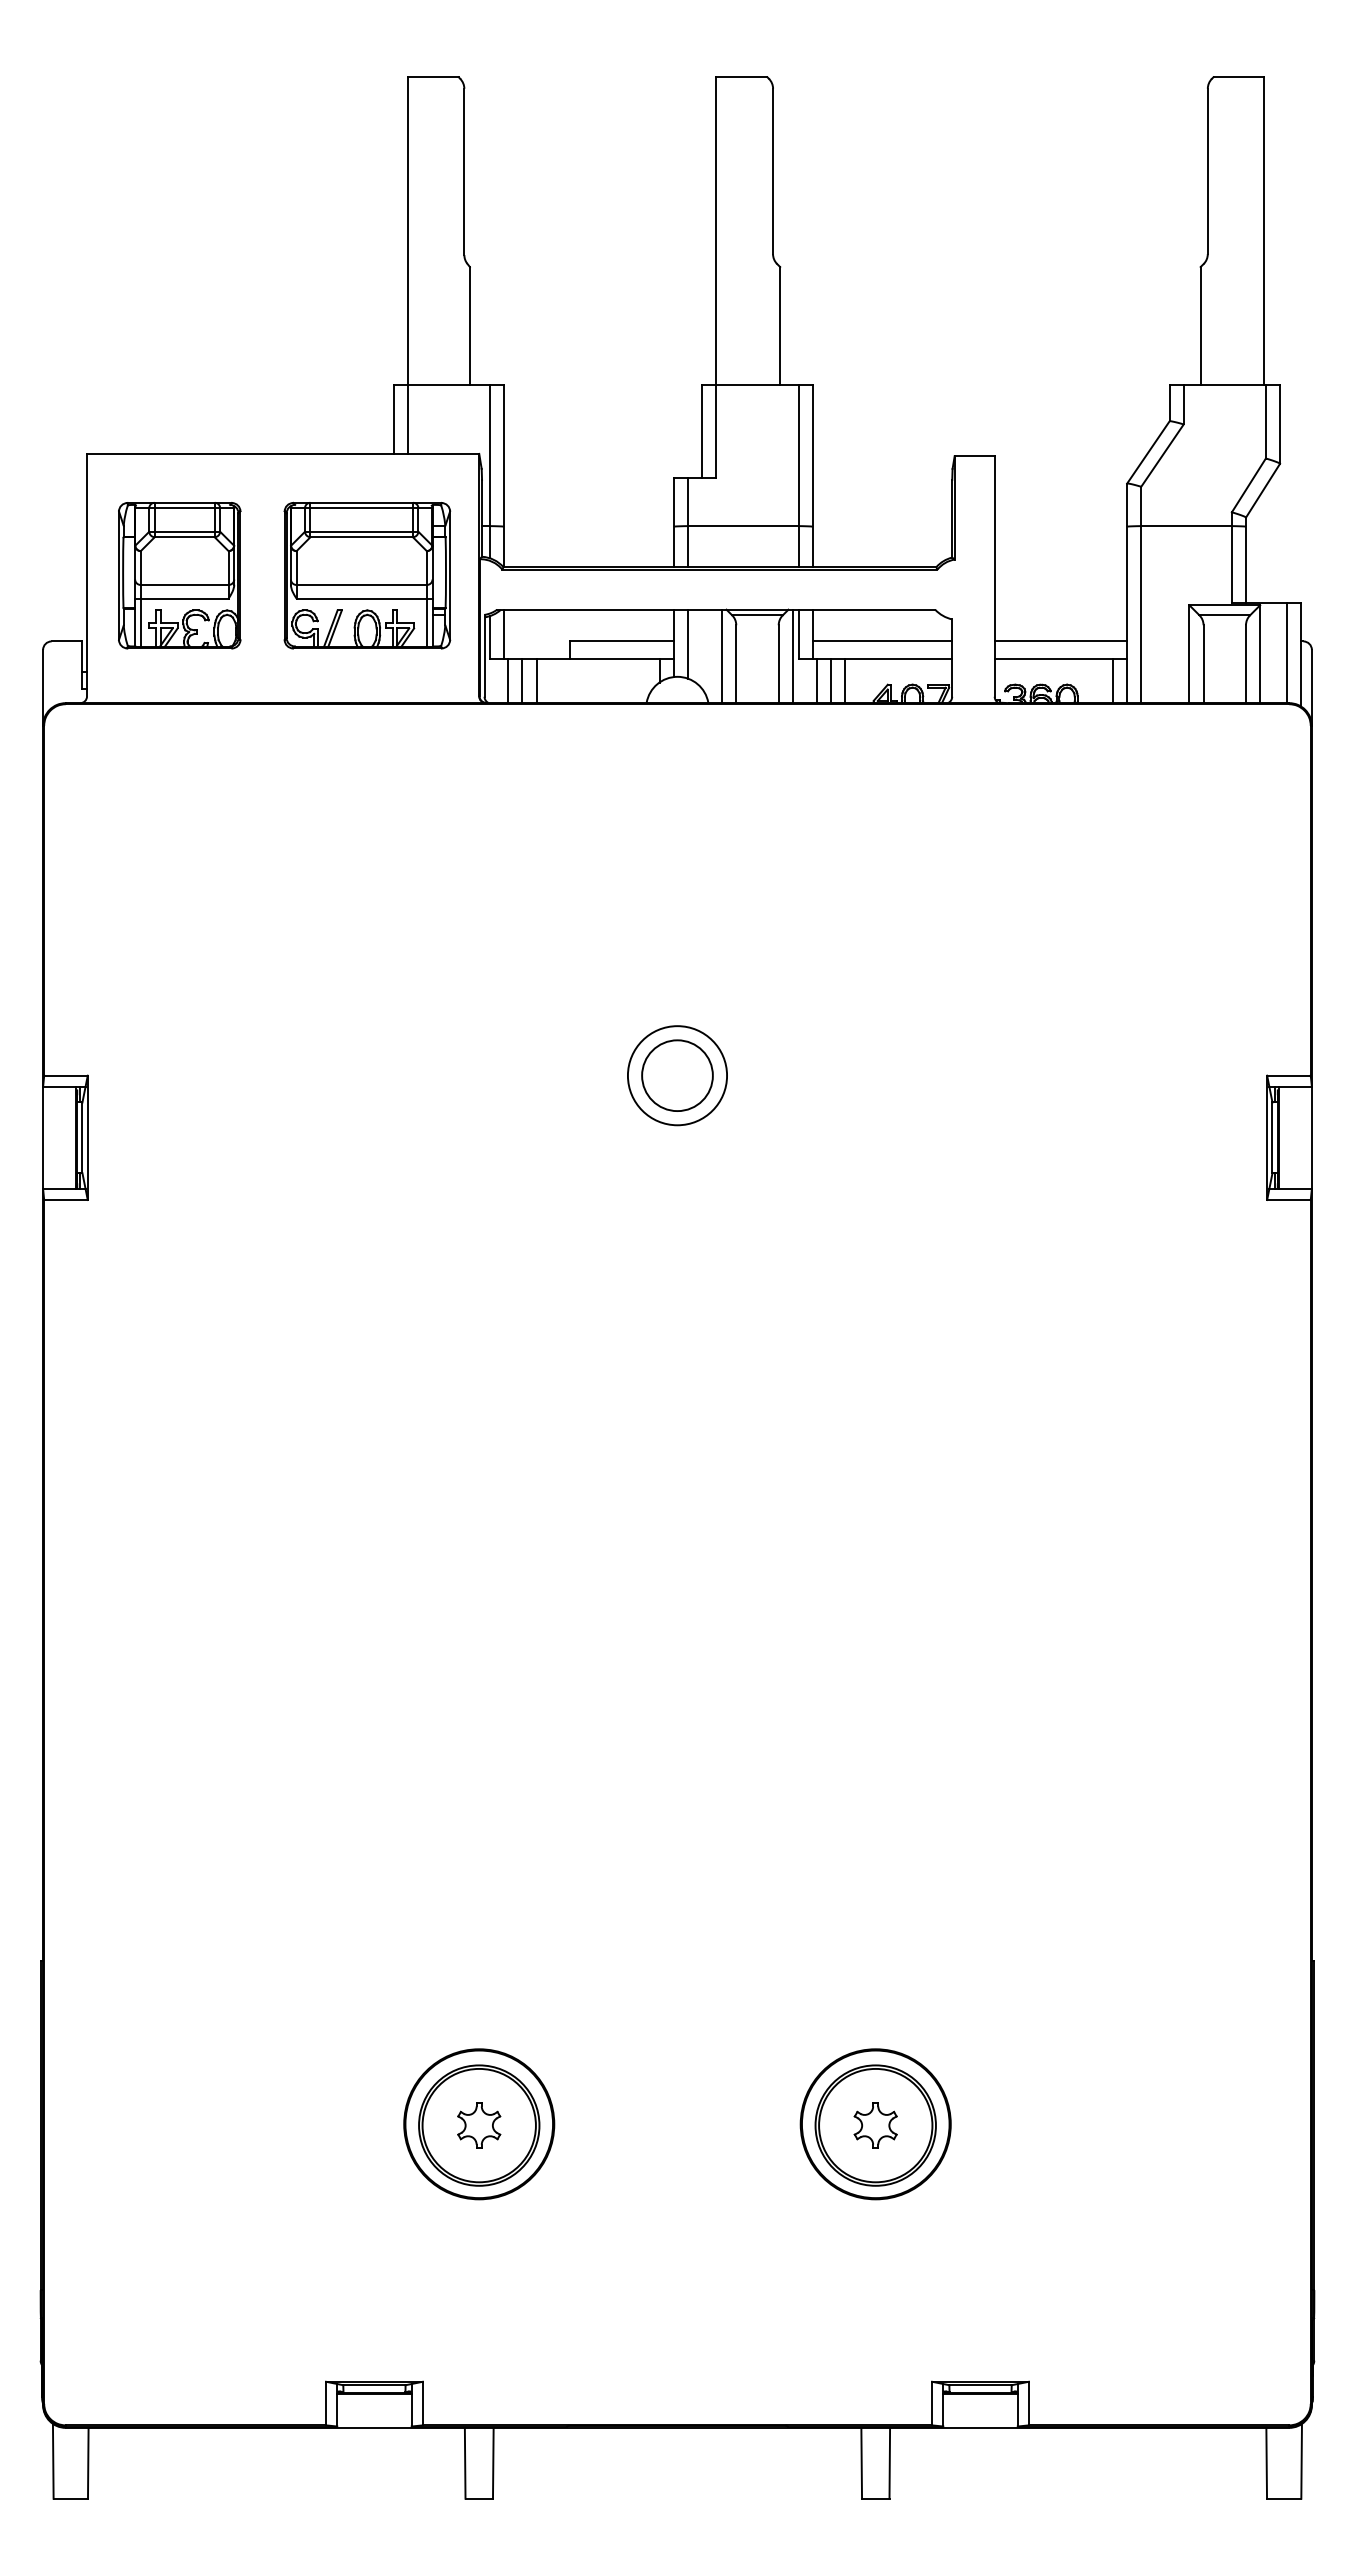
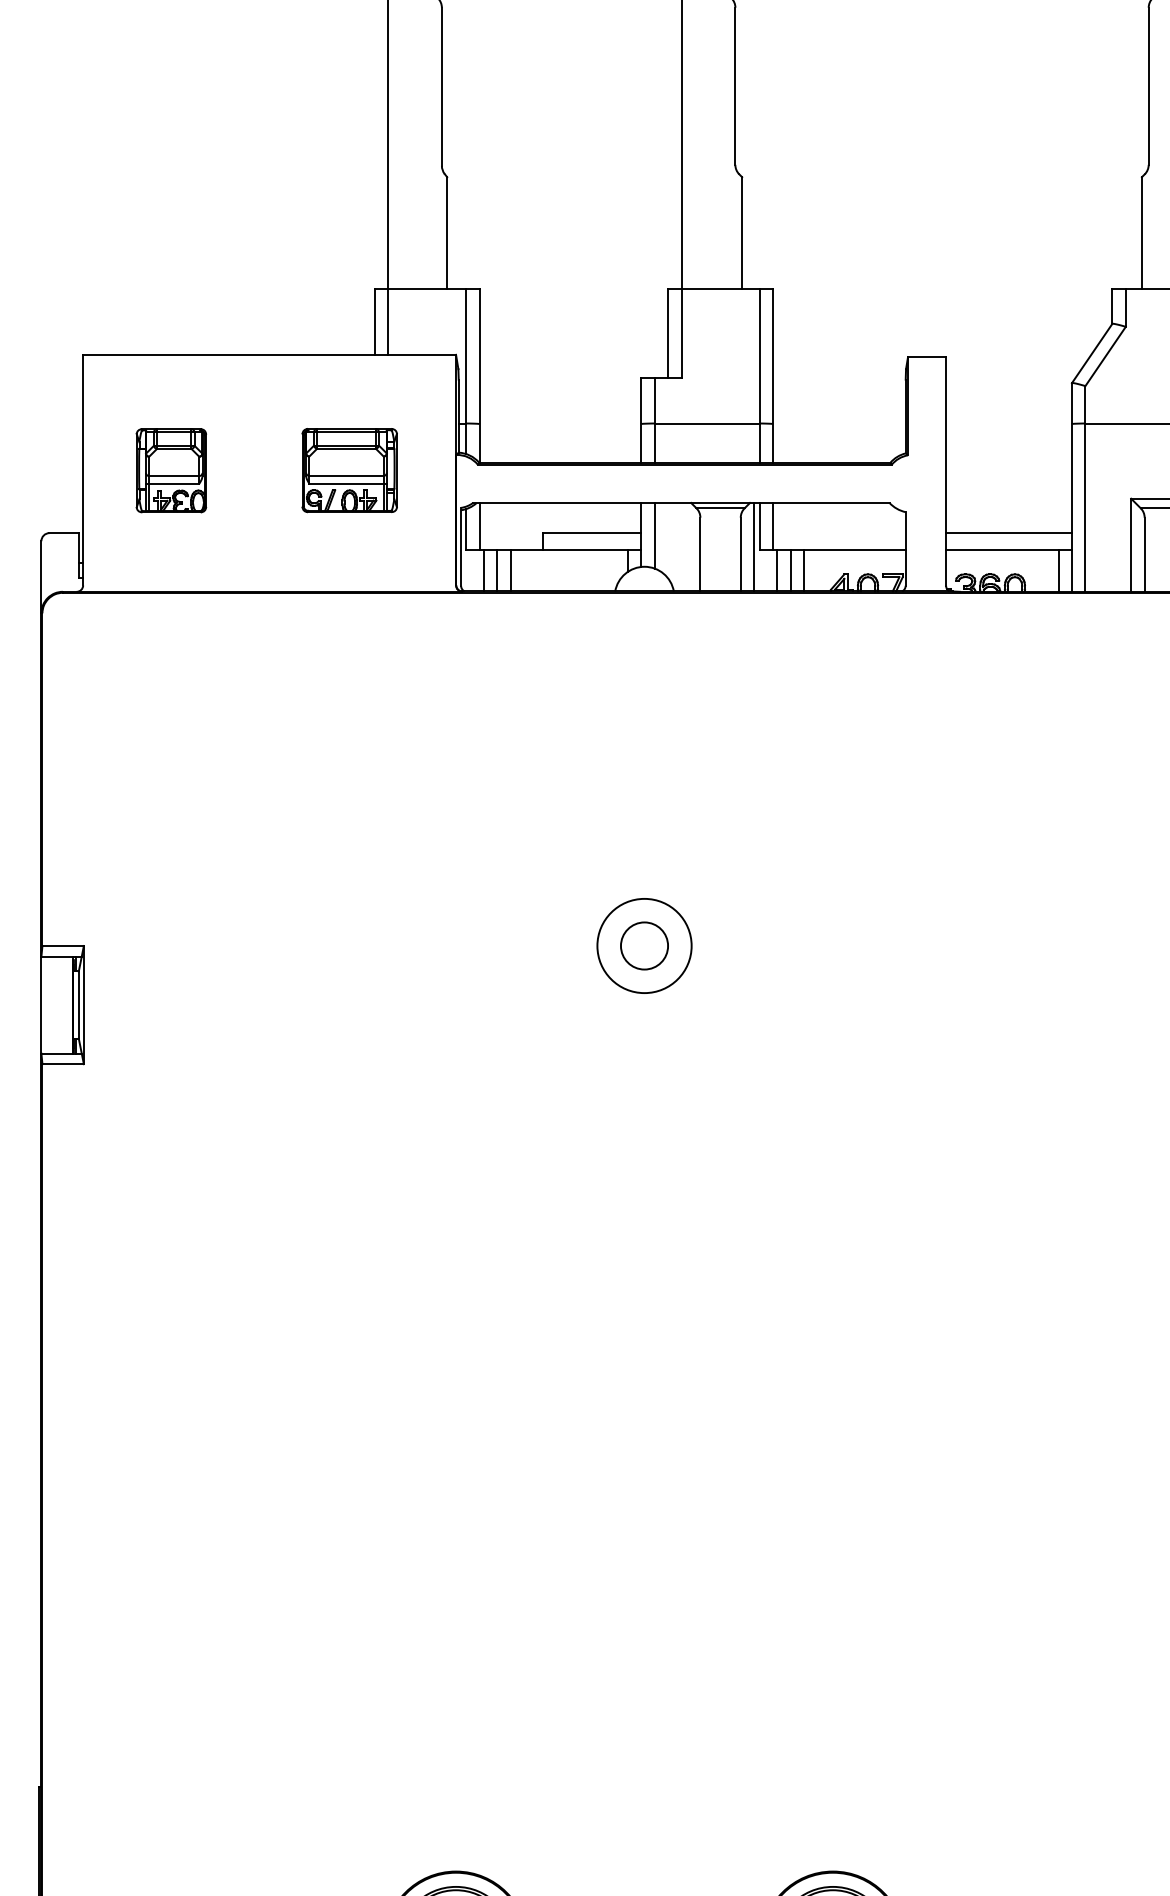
part: (179, 575) -> (171, 470), size x0.6
part: (367, 575) -> (349, 470), size x0.6
line: (882, 641) -> (839, 533), removed
line: (722, 655) -> (687, 546), removed
circle: (677, 1075) -> (644, 945), size x0.7

